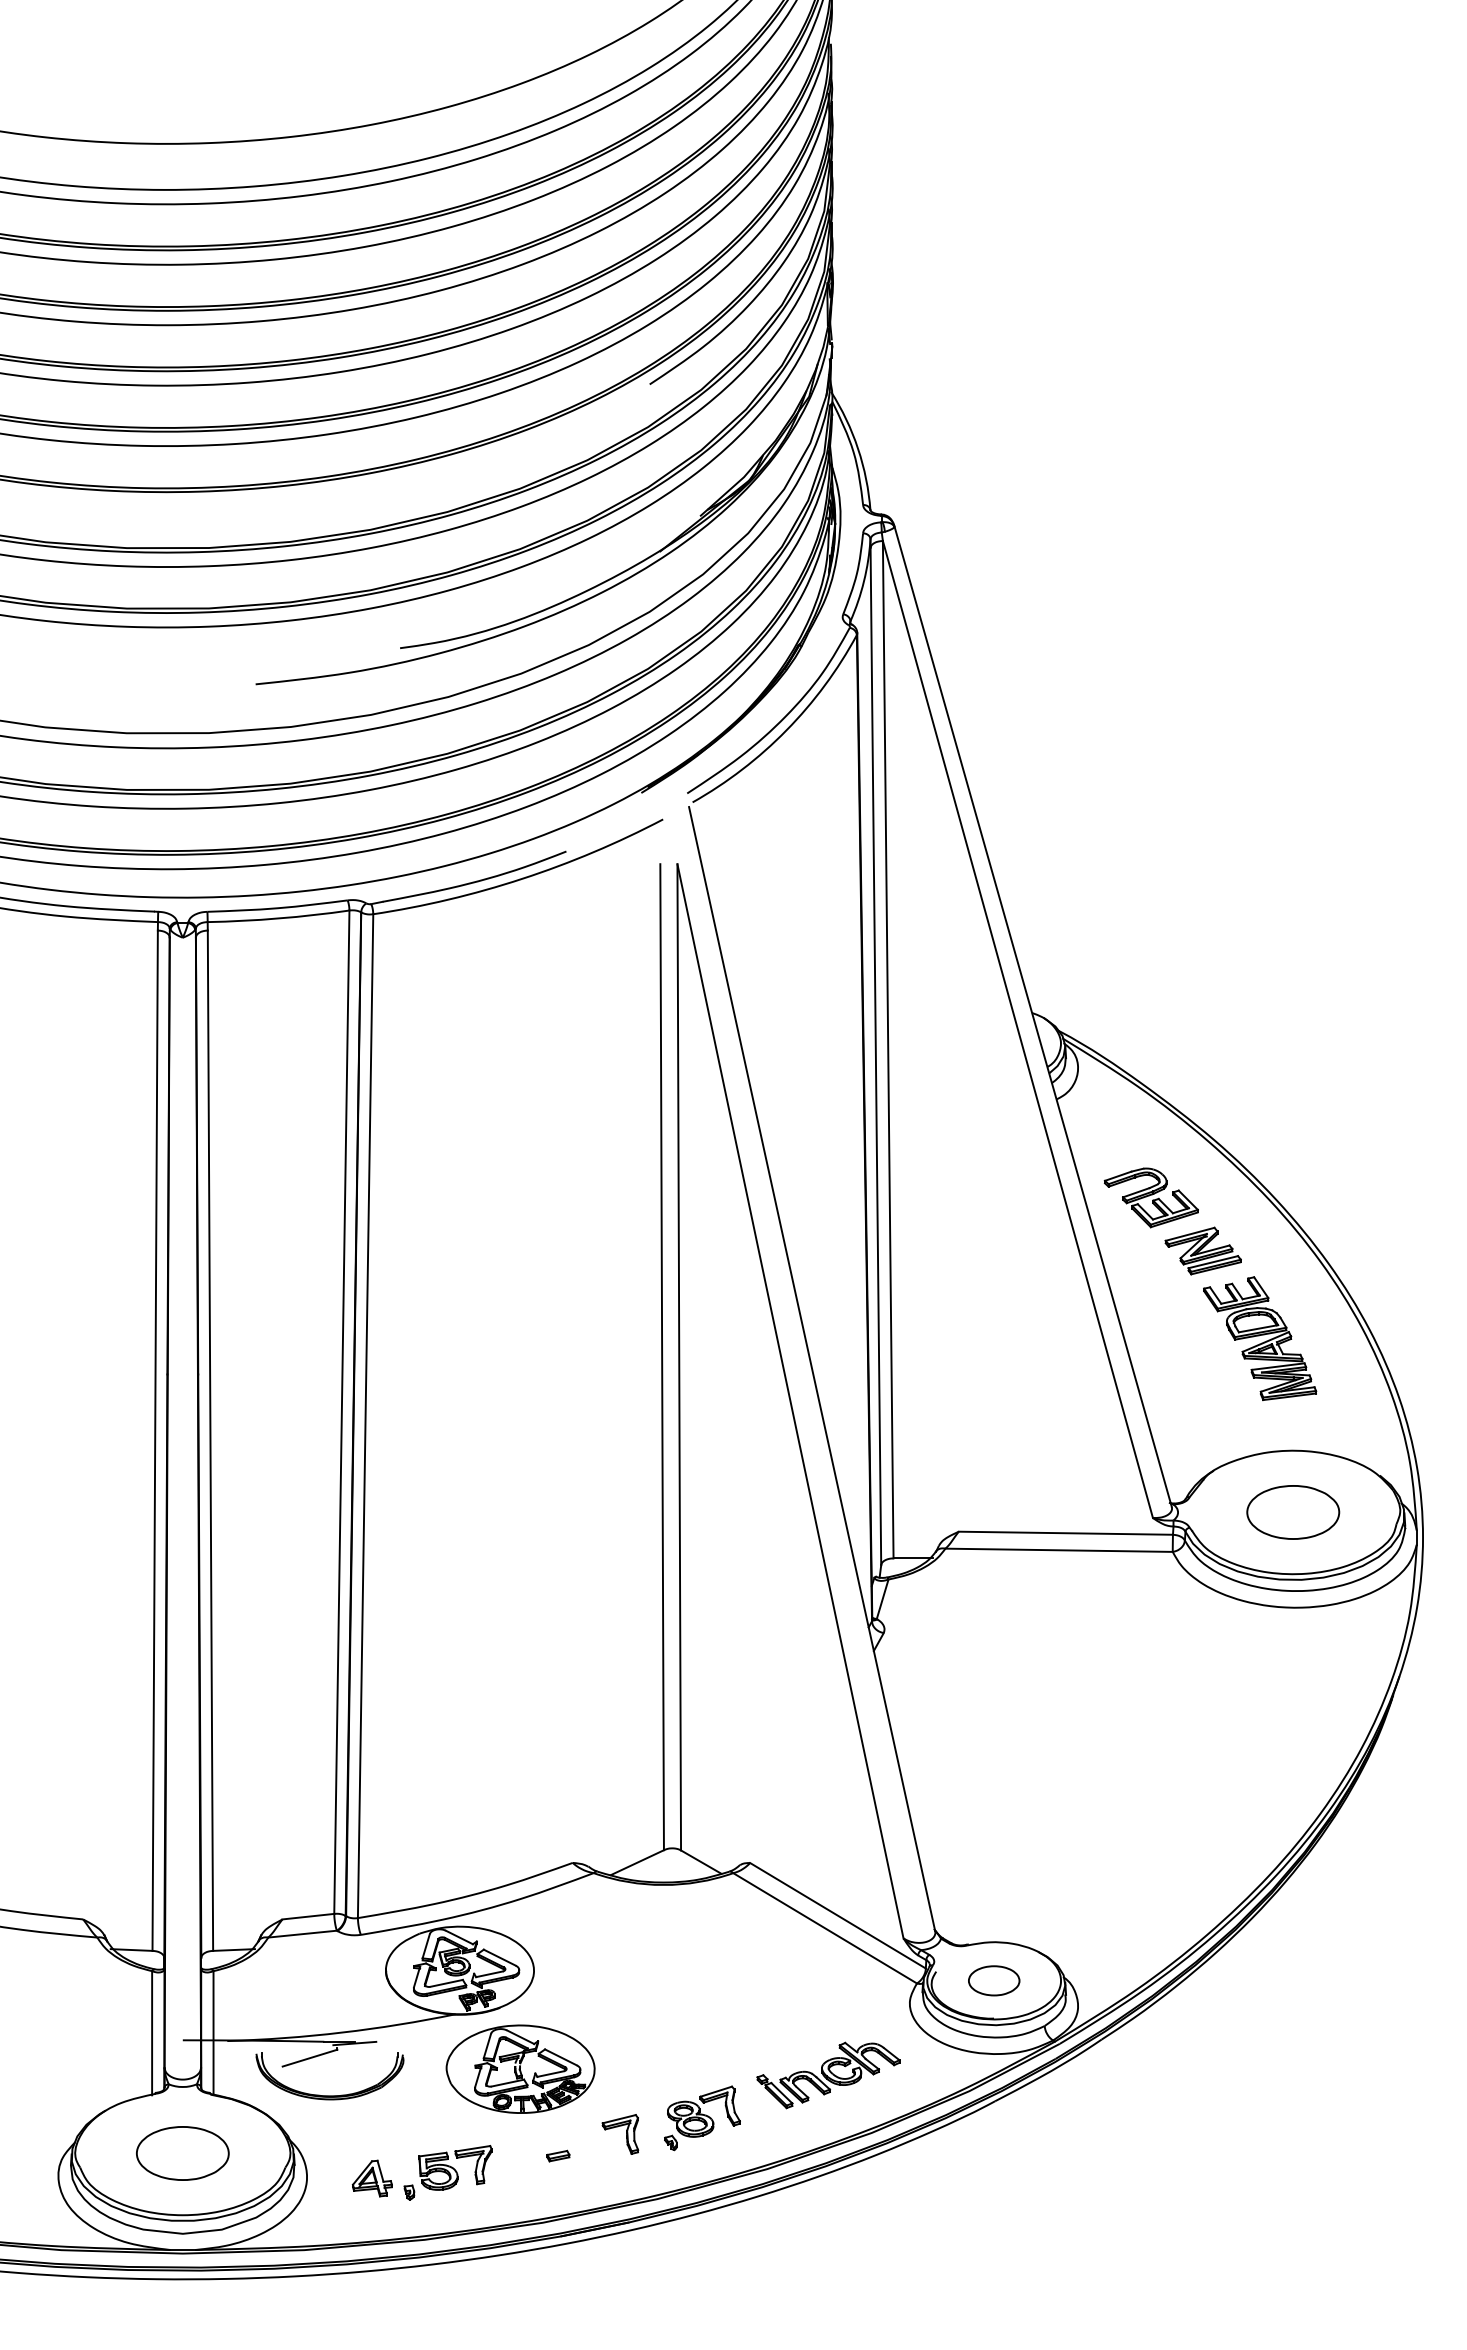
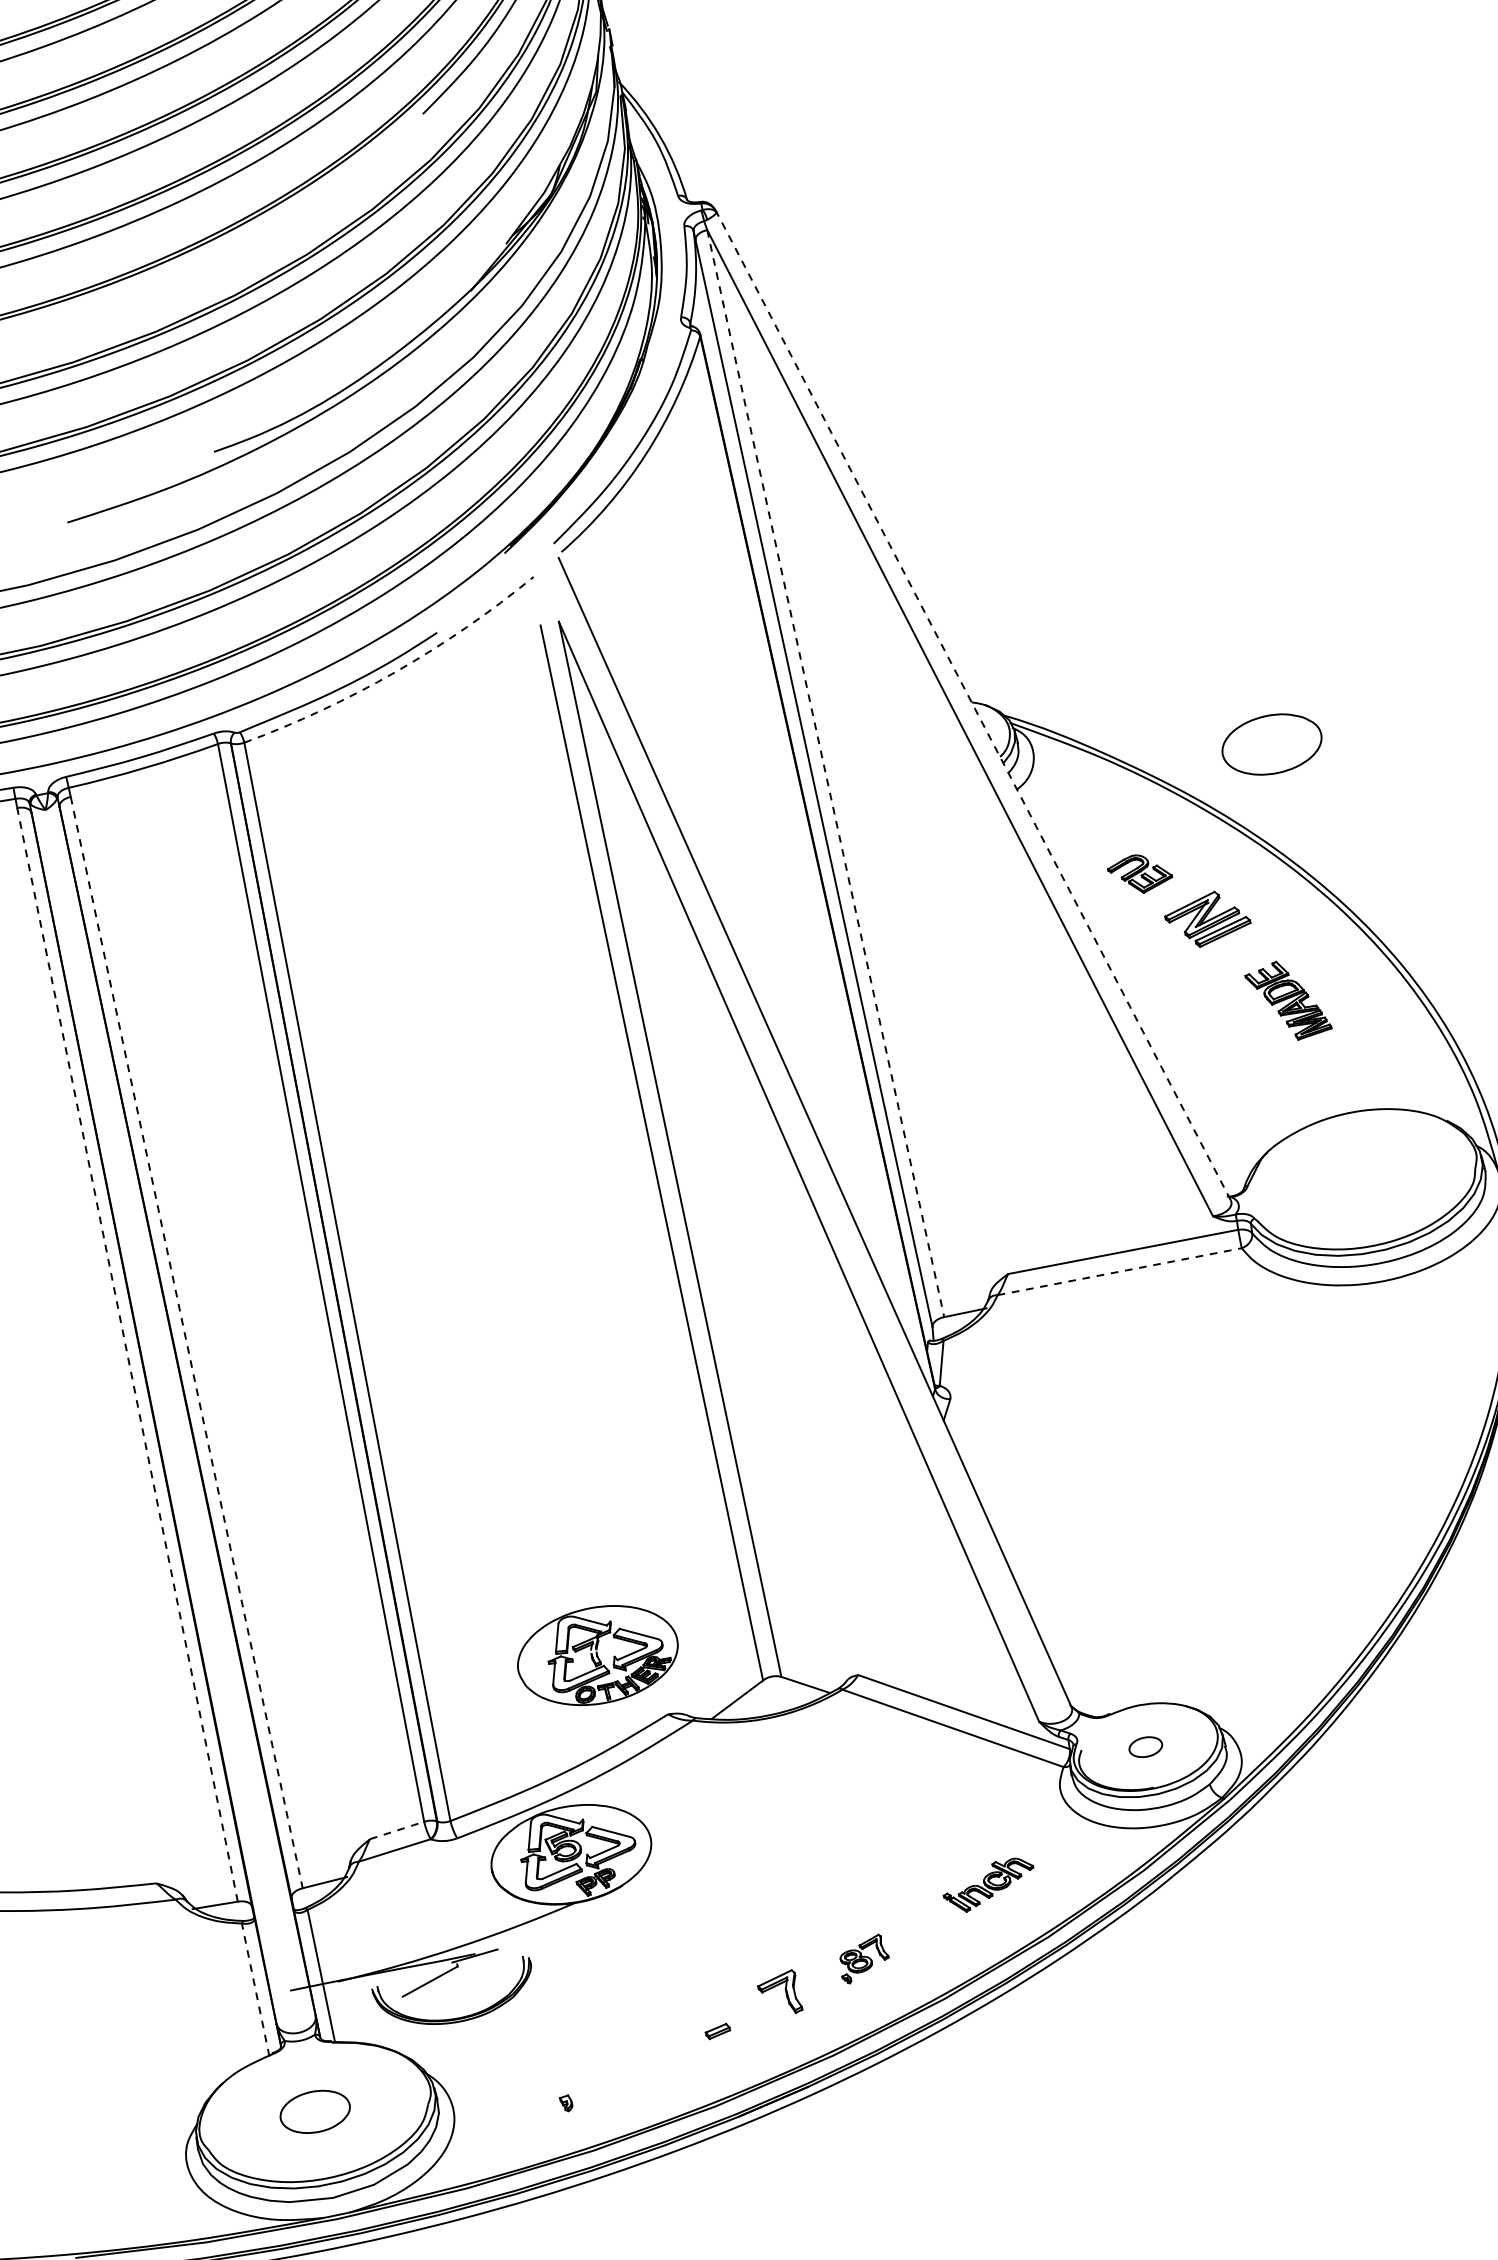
arc: (522, 878) -> (396, 671), solid -> dashed
line: (1032, 1015) -> (972, 704), solid -> dashed
line: (888, 1049) -> (825, 773), solid -> dashed
part: (1150, 1197) -> (1139, 873), size x0.6
part: (1260, 1338) -> (1288, 1000), size x0.6
line: (155, 1440) -> (127, 1354), solid -> dashed
line: (210, 1441) -> (186, 1343), solid -> dashed
part: (1293, 1512) -> (1272, 744), moved
line: (1059, 1550) -> (1120, 1271), solid -> dashed
line: (308, 1916) -> (397, 1830), solid -> dashed
part: (994, 1980) -> (1145, 1746), size x0.6
line: (152, 2032) -> (255, 1989), solid -> dashed
part: (520, 2068) -> (597, 1654), moved
part: (828, 2075) -> (989, 1885), size x0.6
part: (702, 2118) -> (863, 1959), size x0.6
part: (182, 2153) -> (314, 2111), size x0.7
part: (455, 2167) -> (610, 2066), removed
part: (371, 2178) -> (522, 2096), removed

